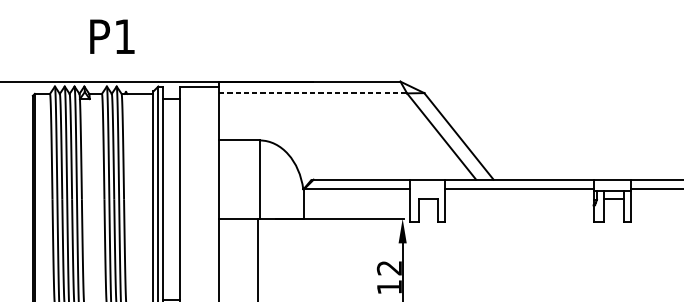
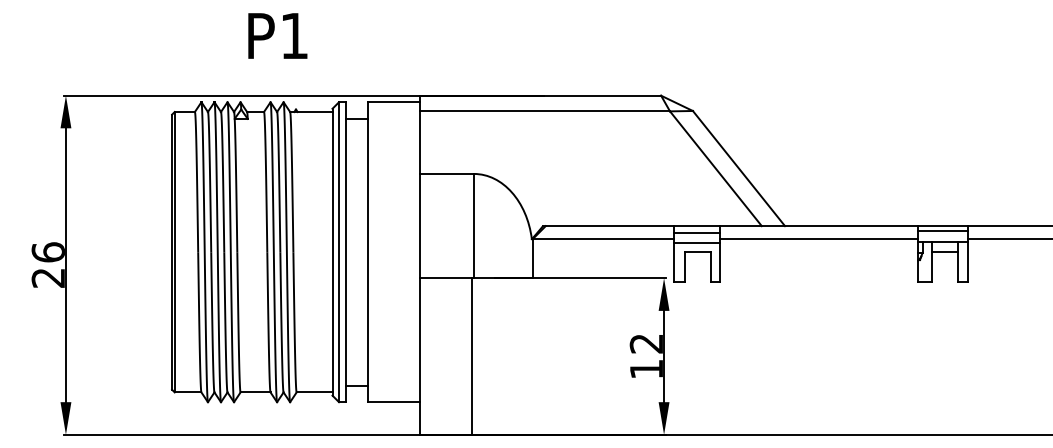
line: (313, 93) -> (545, 111), dashed -> solid
line: (612, 183) -> (943, 231), added
line: (427, 184) -> (696, 232), added
line: (427, 192) -> (696, 243), added

